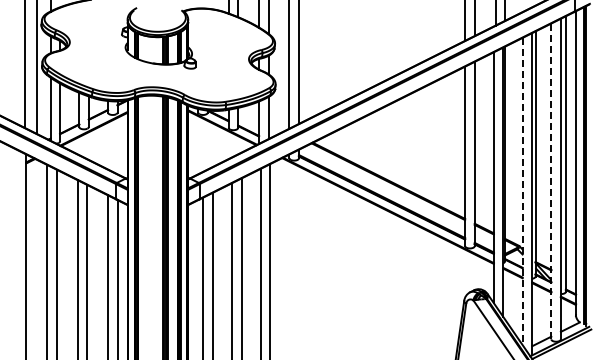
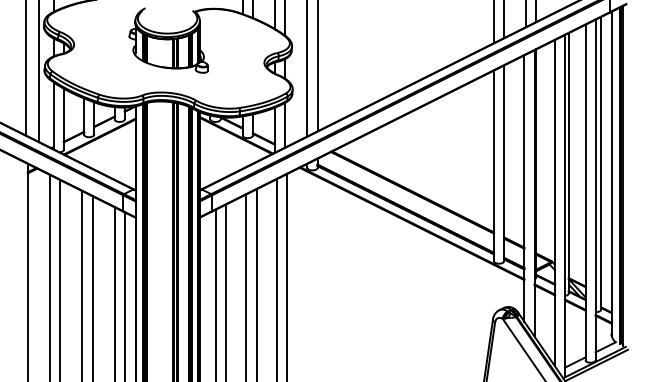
line: (551, 181) -> (585, 192), dashed -> solid
line: (522, 191) -> (554, 203), dashed -> solid

